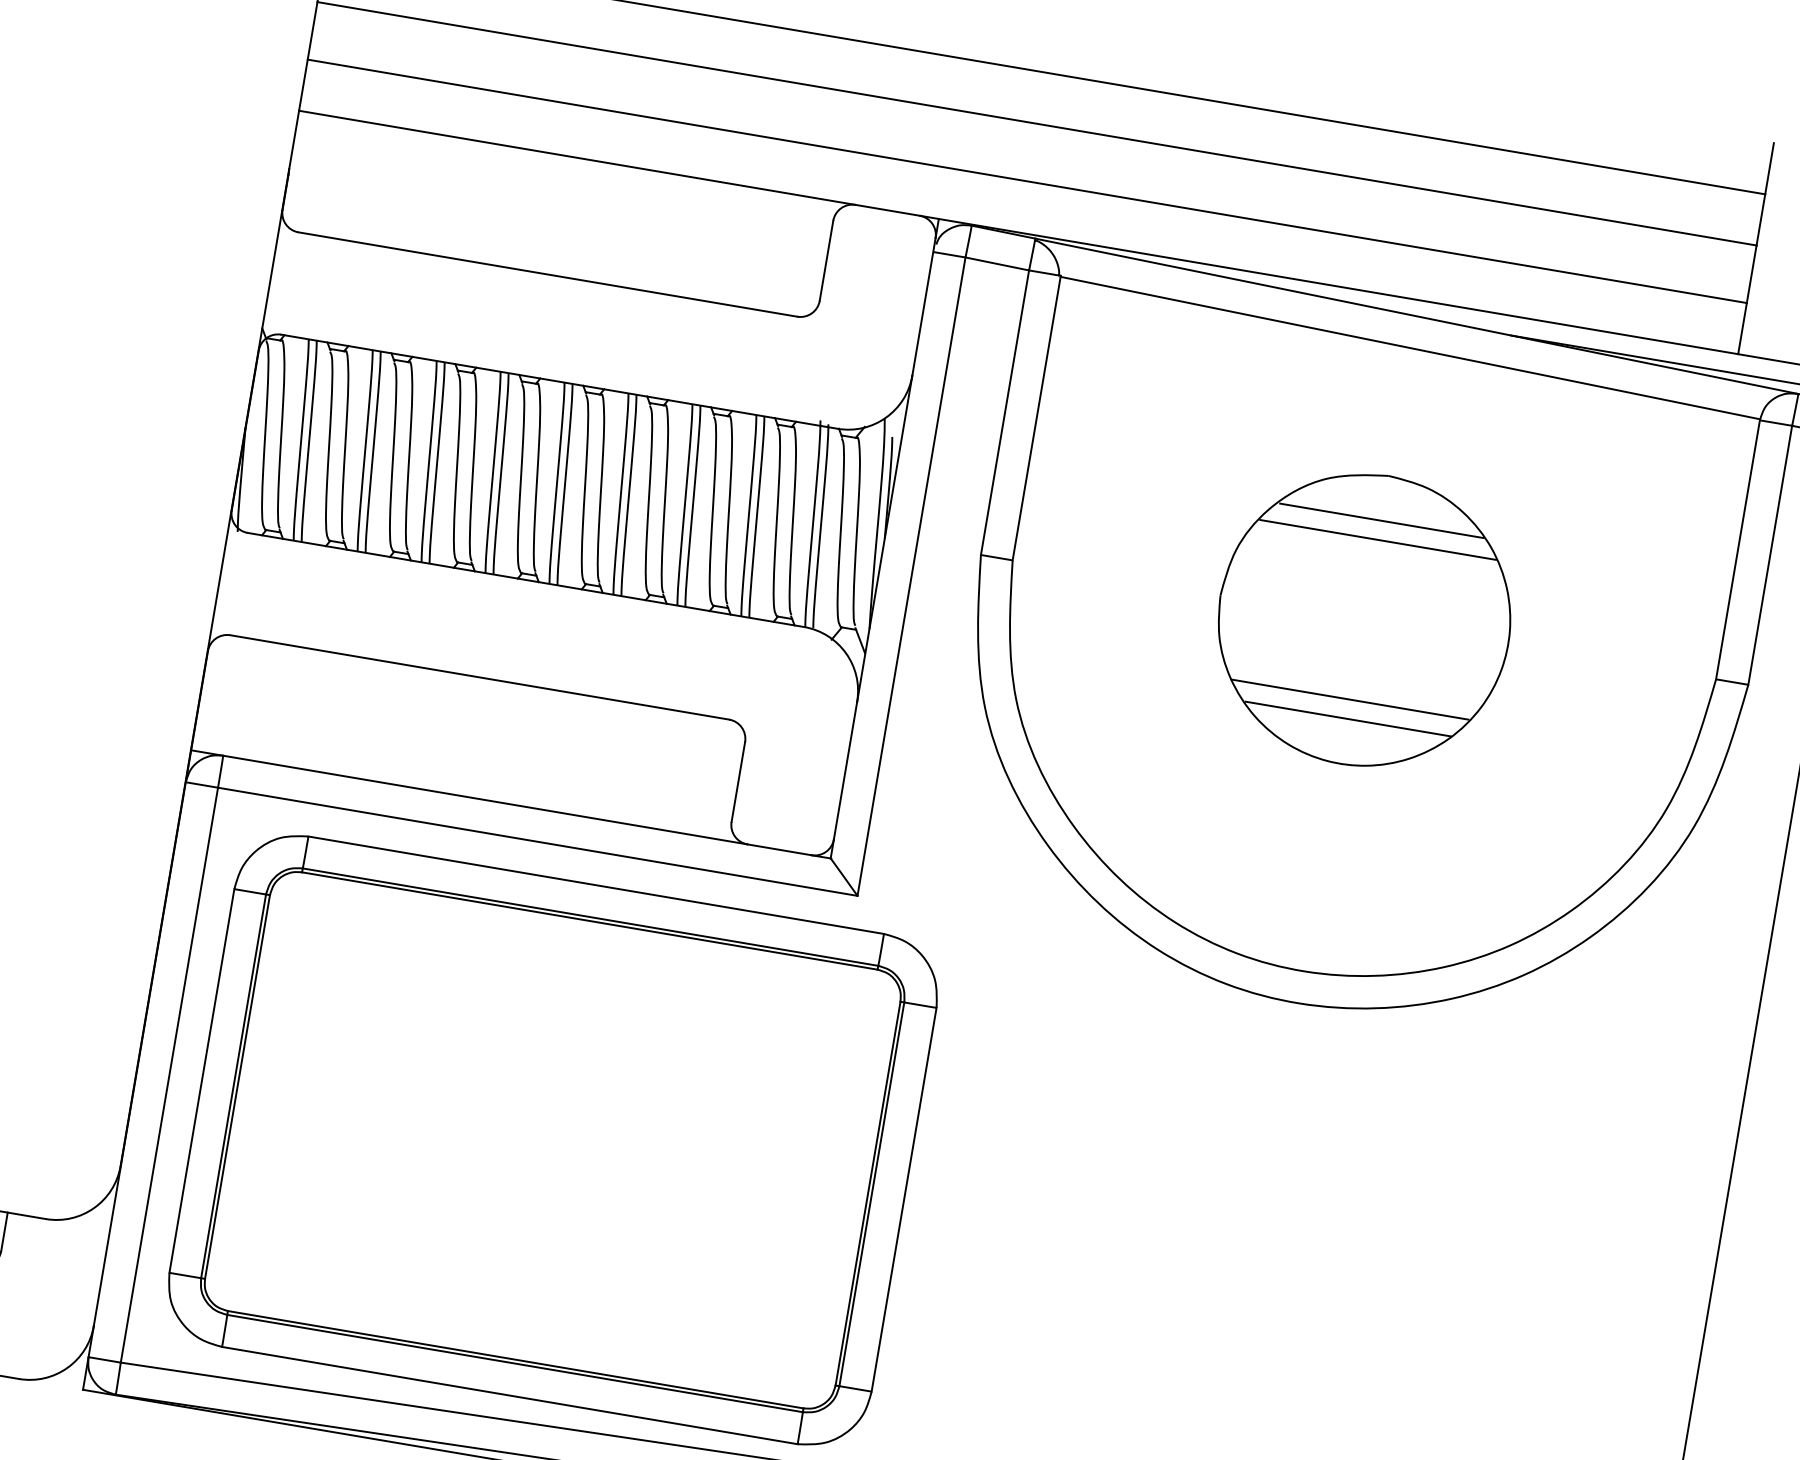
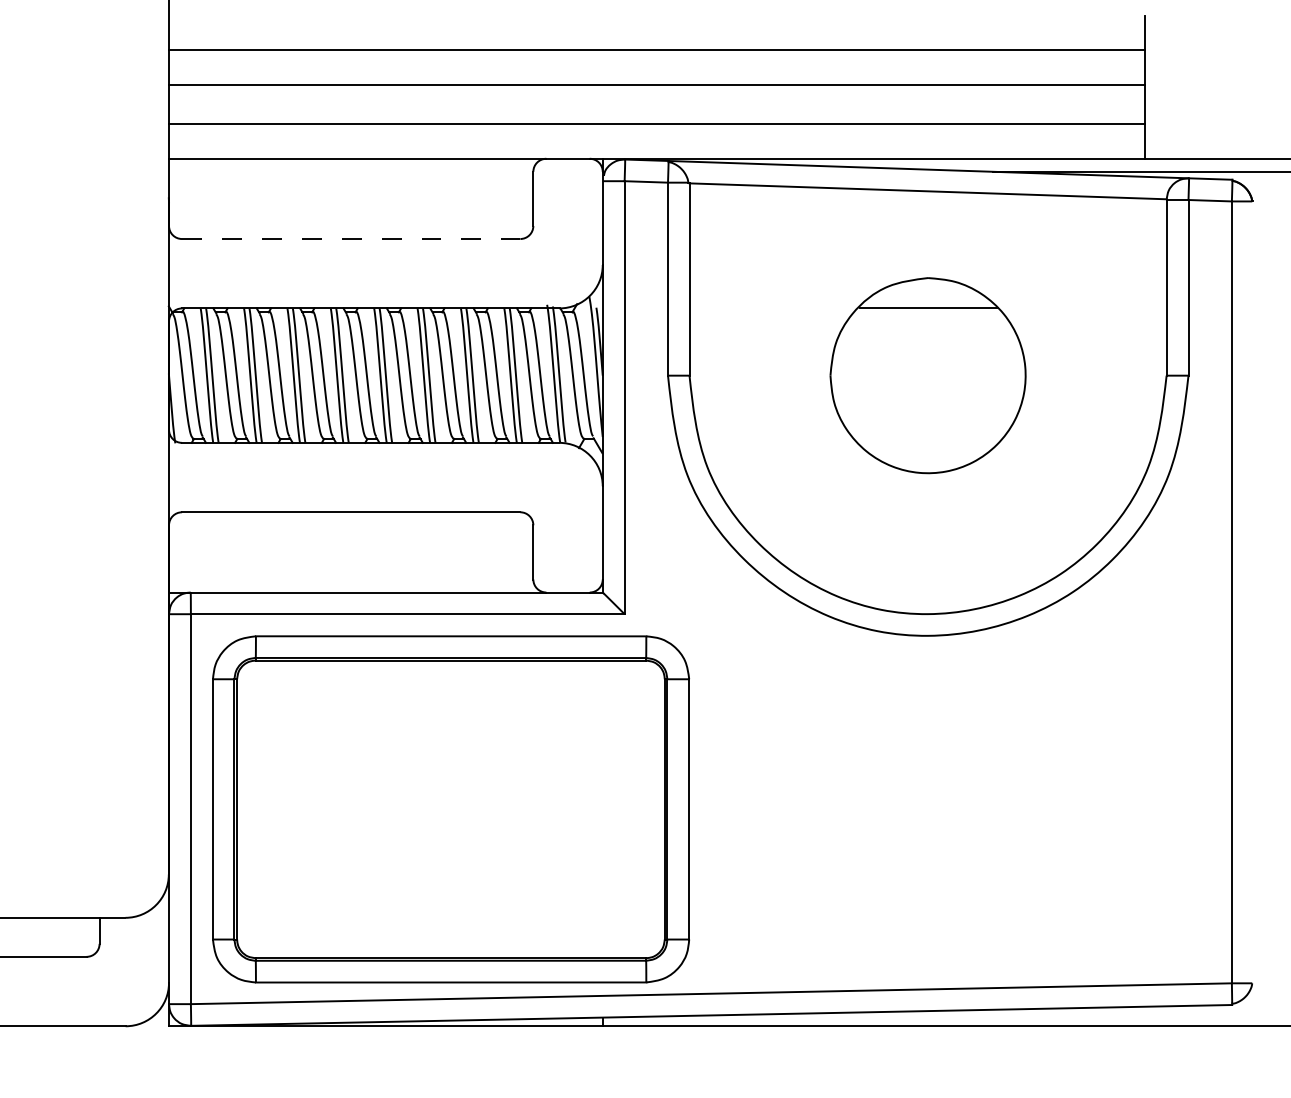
line: (548, 275) -> (351, 239), solid -> dashed
line: (1378, 540) -> (928, 321), removed
line: (1350, 699) -> (927, 429), removed
line: (1348, 718) -> (928, 442), removed

